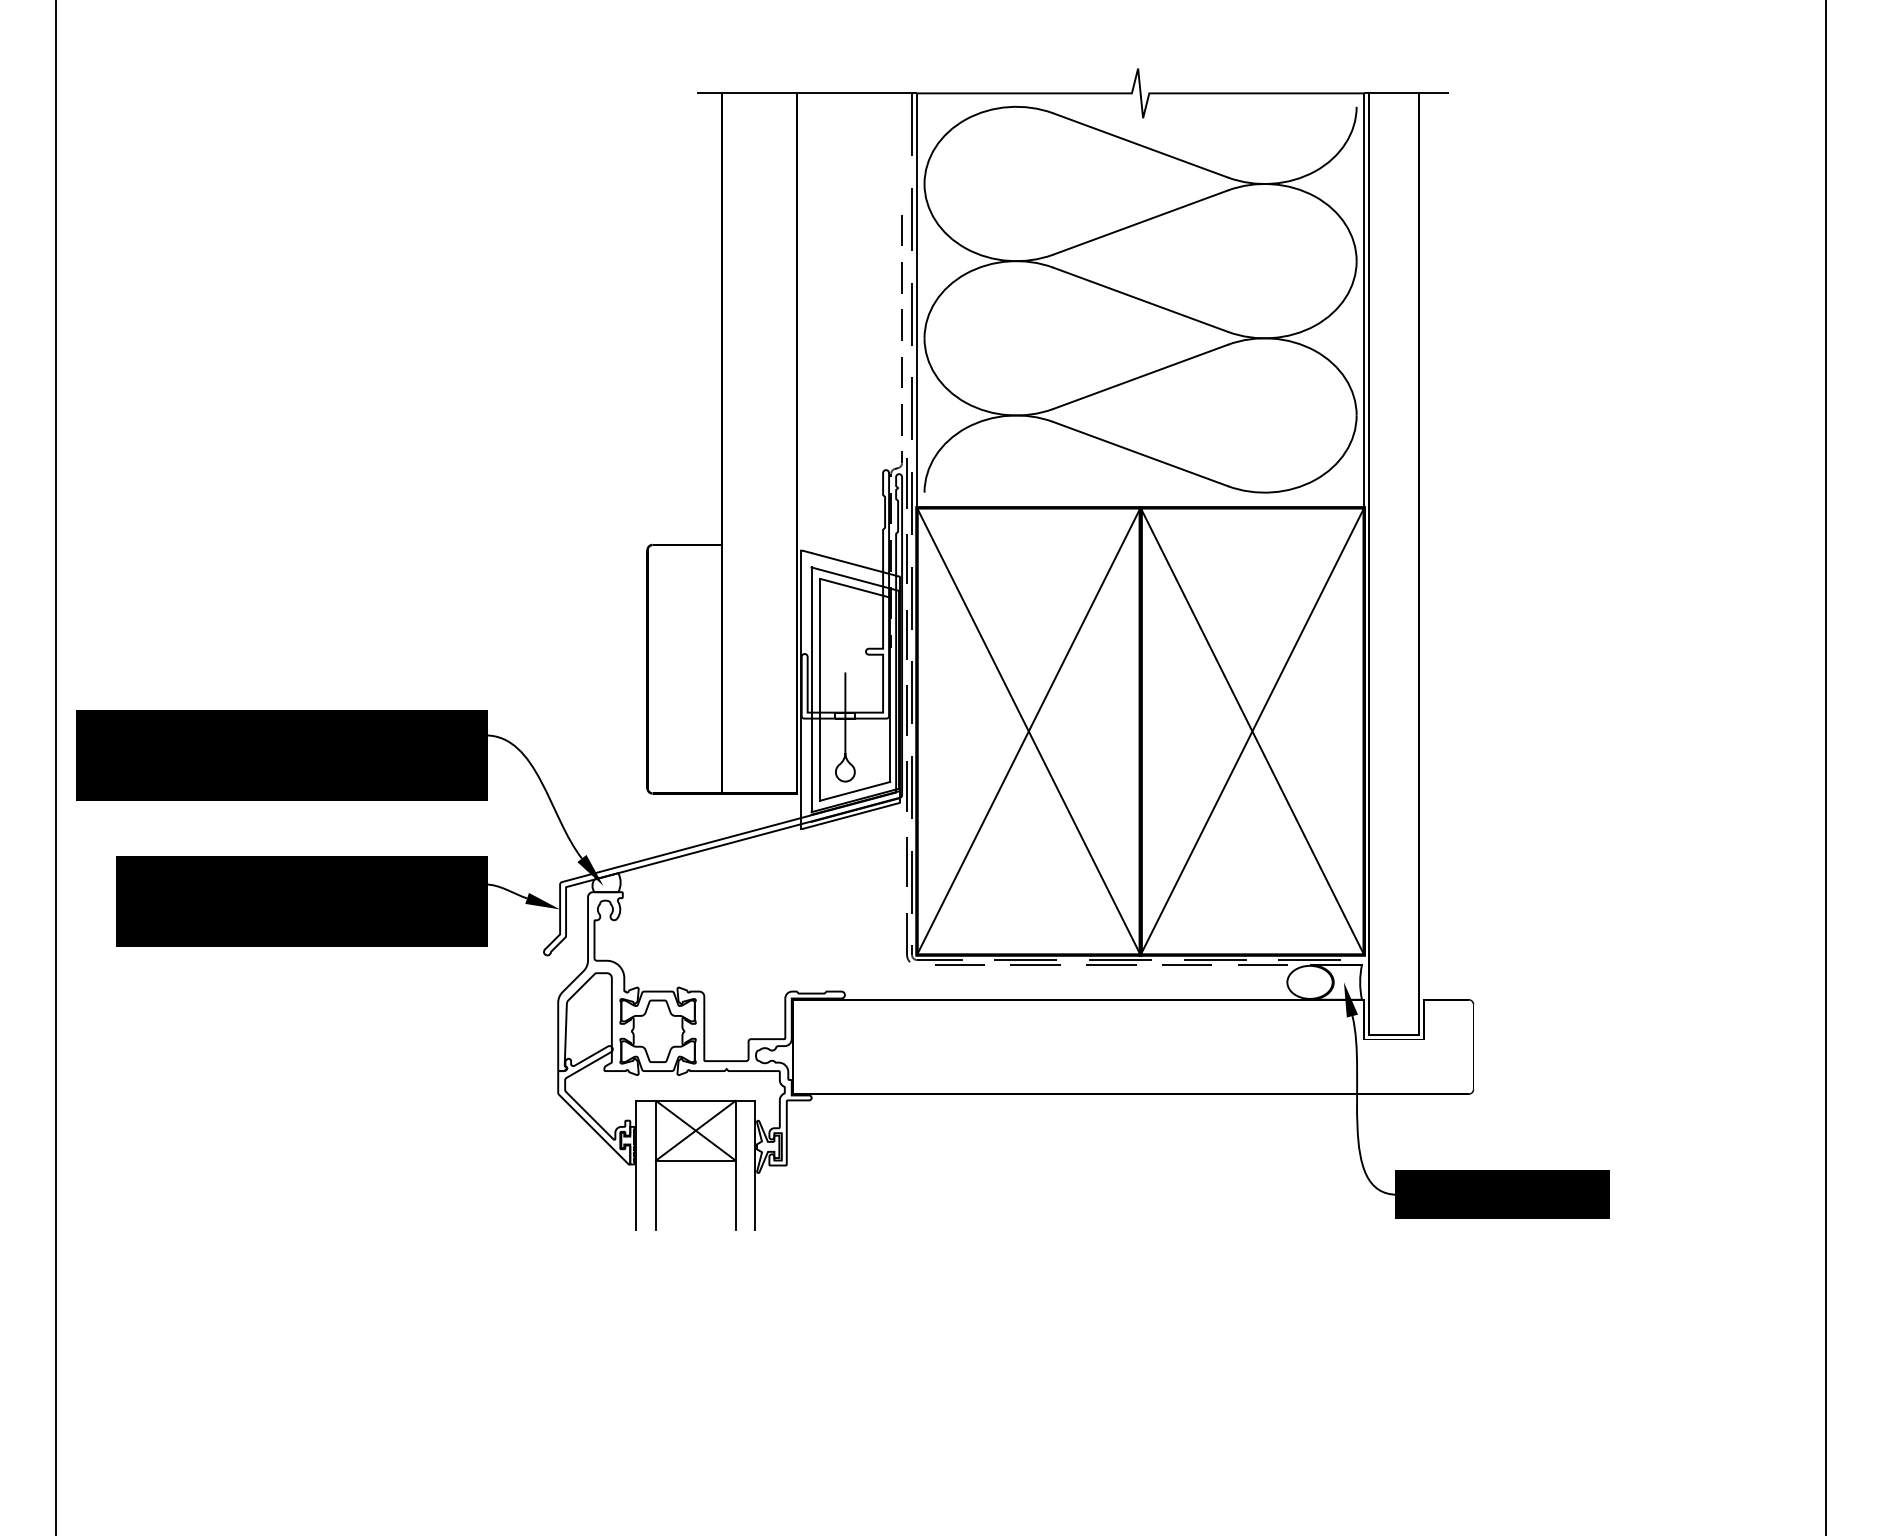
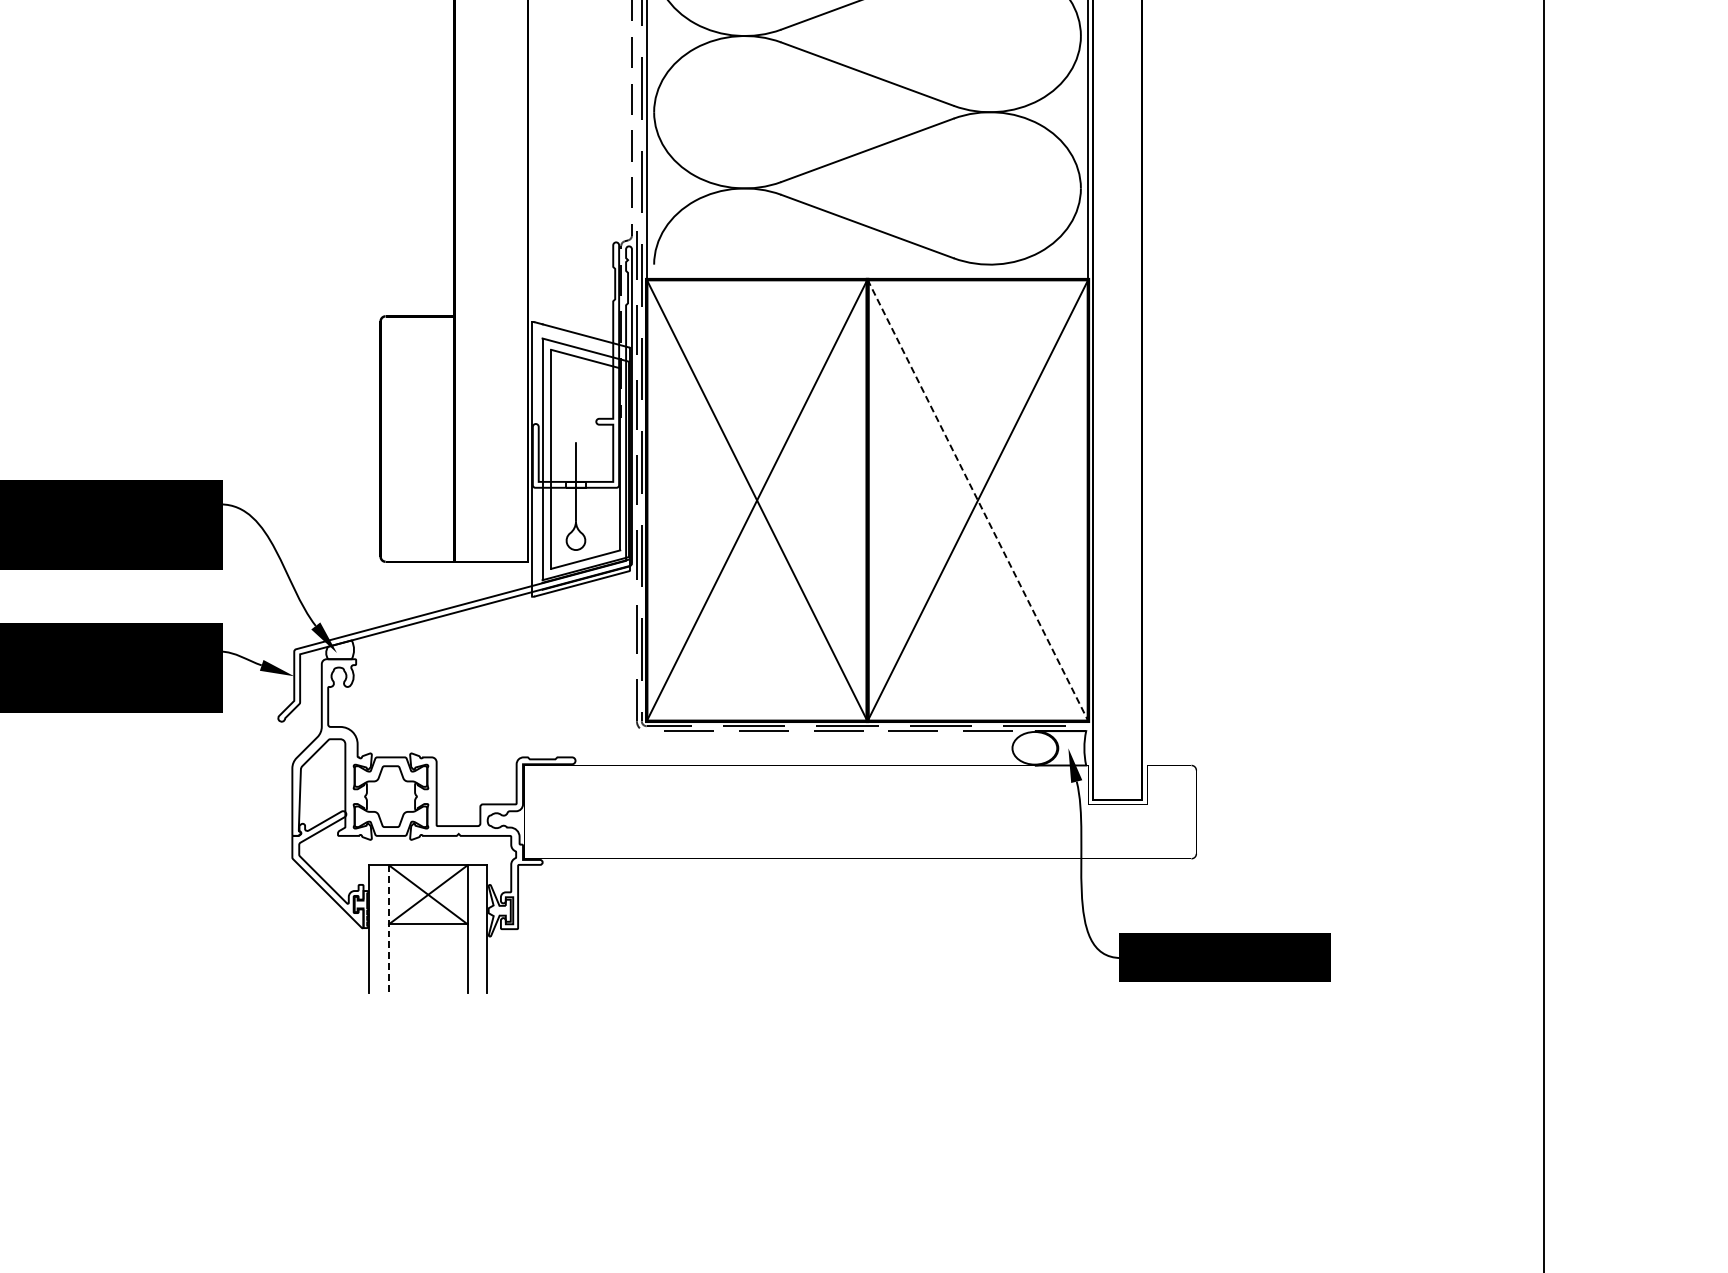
line: (1252, 731) -> (978, 500), solid -> dashed
line: (656, 1165) -> (389, 929), solid -> dashed

